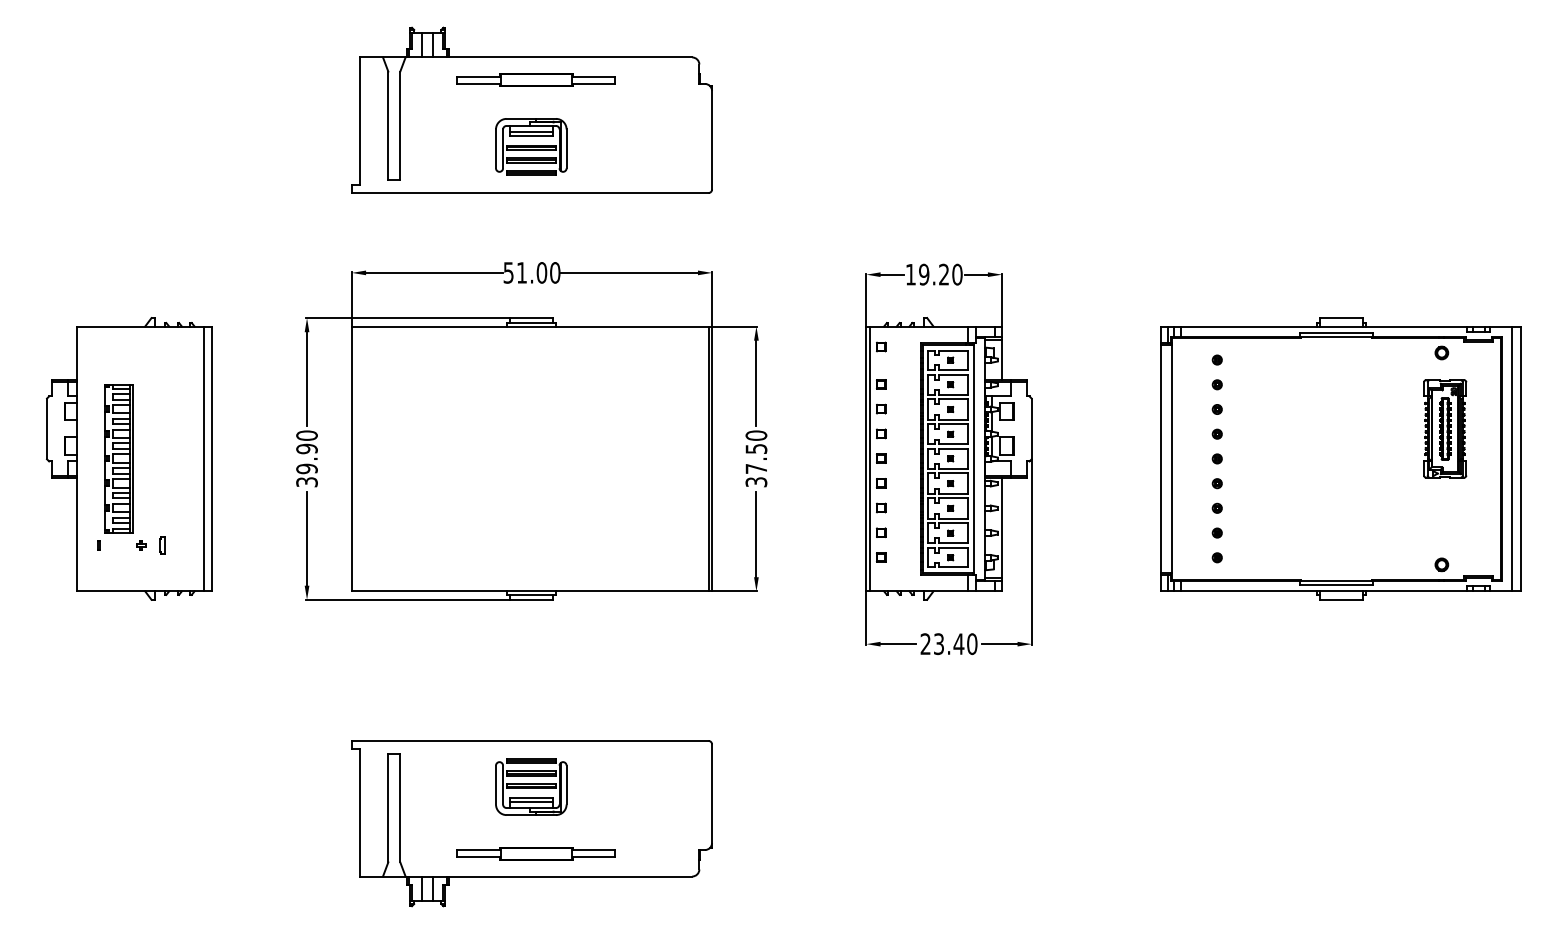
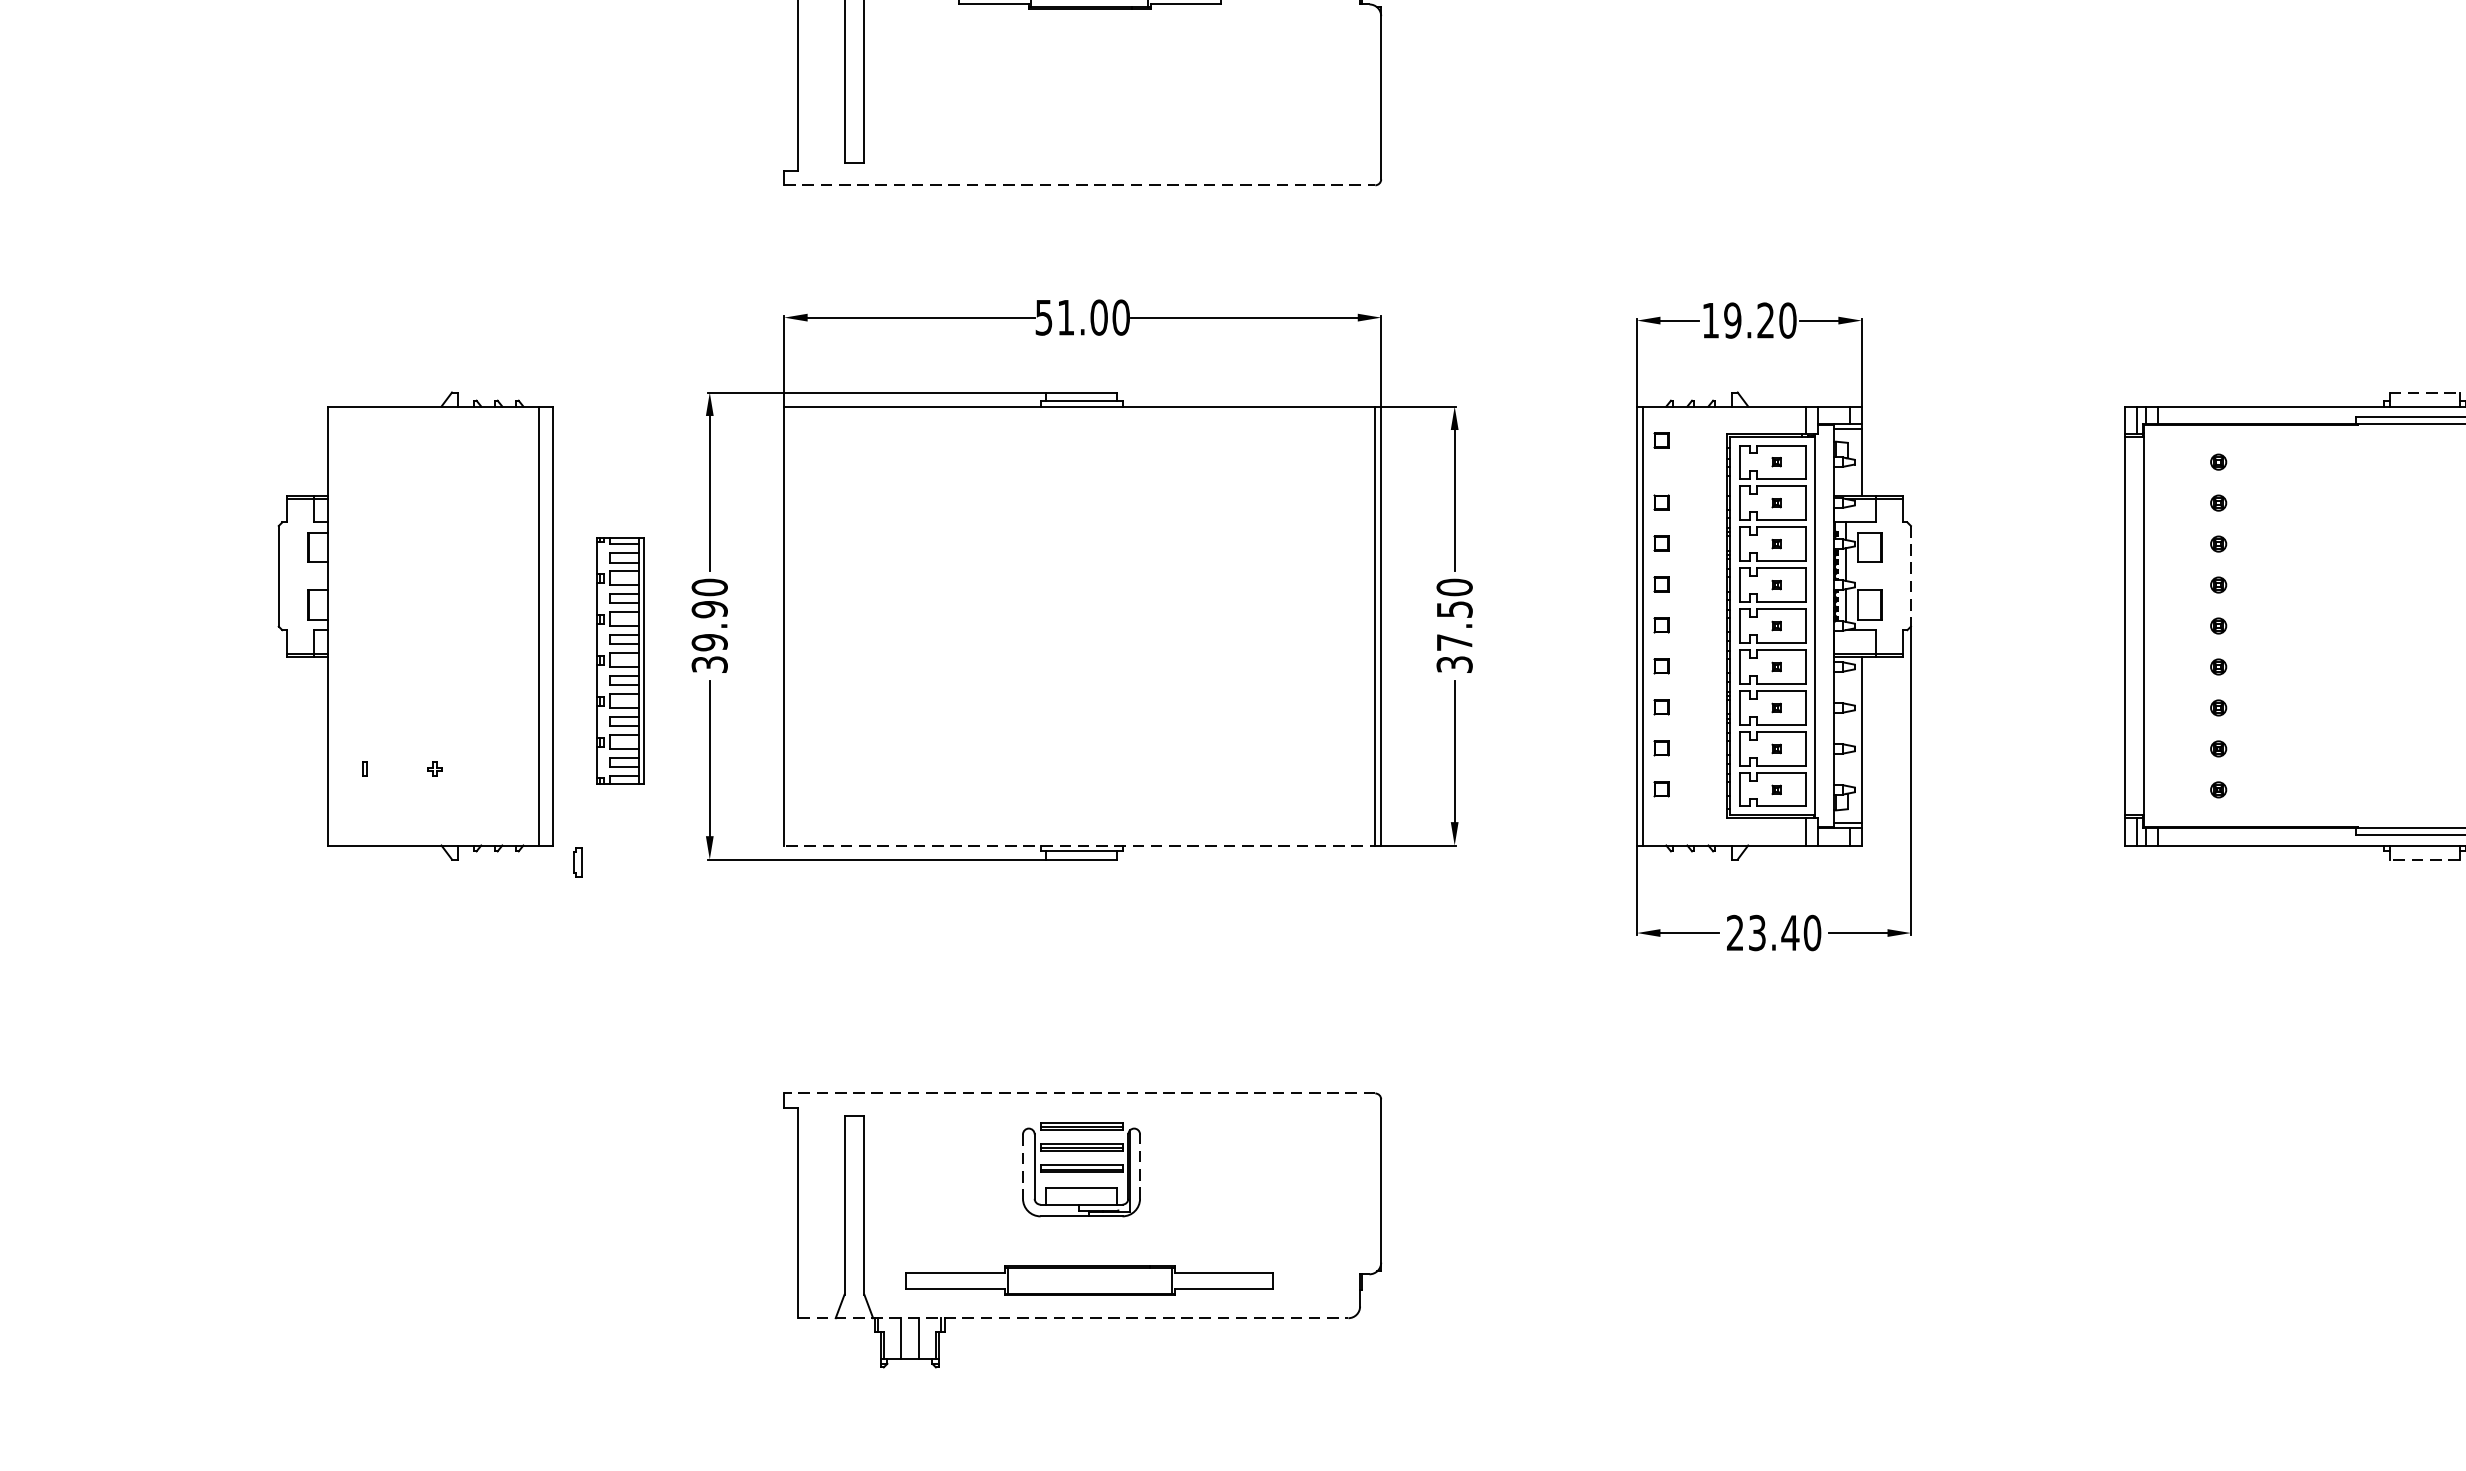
part: (531, 146) -> (1081, 108), removed
line: (530, 193) -> (1080, 186), solid -> dashed
line: (1342, 318) -> (2426, 393), solid -> dashed
line: (1031, 429) -> (1910, 577), solid -> dashed
part: (118, 458) -> (619, 660), moved
part: (162, 545) -> (577, 862), moved
line: (531, 591) -> (1081, 845), solid -> dashed
line: (1341, 599) -> (2424, 859), solid -> dashed
line: (529, 740) -> (1078, 1092), solid -> dashed
line: (566, 784) -> (1139, 1165), solid -> dashed
line: (496, 785) -> (1023, 1167), solid -> dashed
line: (531, 801) -> (1081, 1193), removed
part: (535, 853) -> (1088, 1280), size x1.4
line: (526, 876) -> (1073, 1318), solid -> dashed

